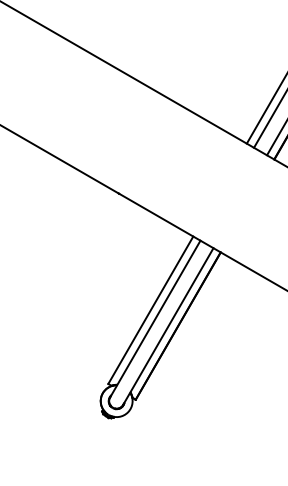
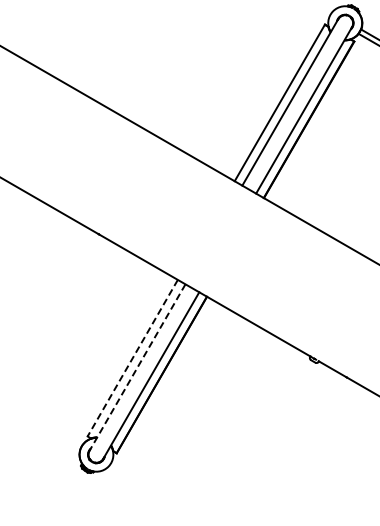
line: (150, 310) -> (132, 358), solid -> dashed
line: (155, 319) -> (137, 367), solid -> dashed

